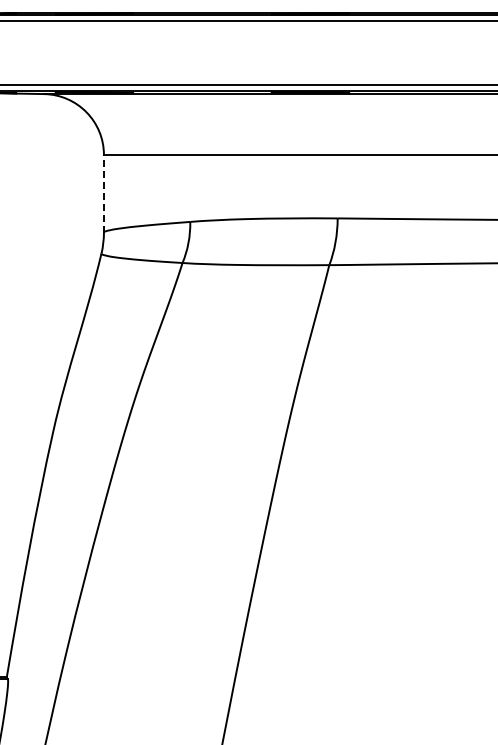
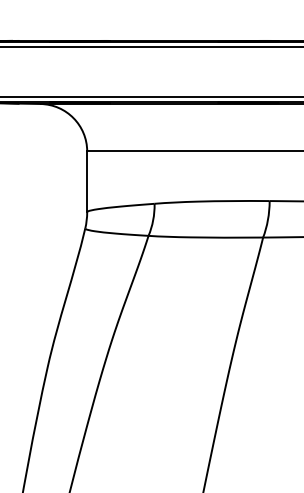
line: (103, 193) -> (86, 181), dashed -> solid

